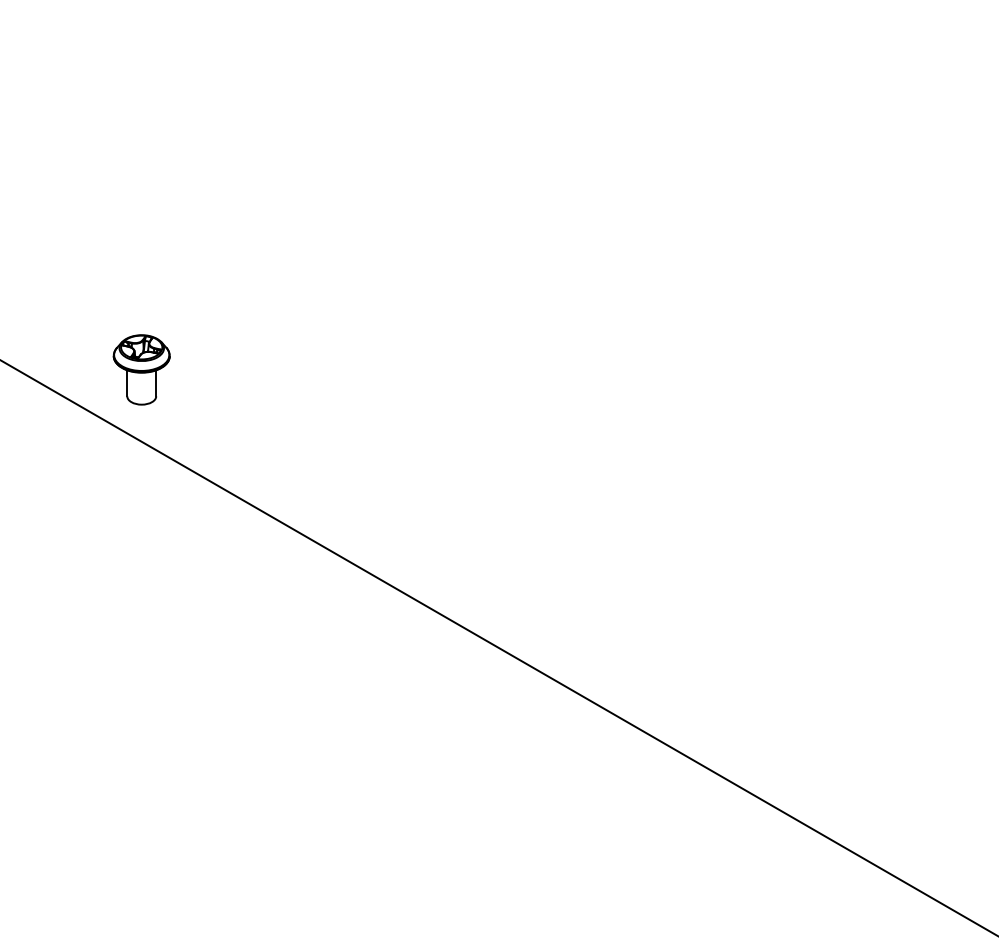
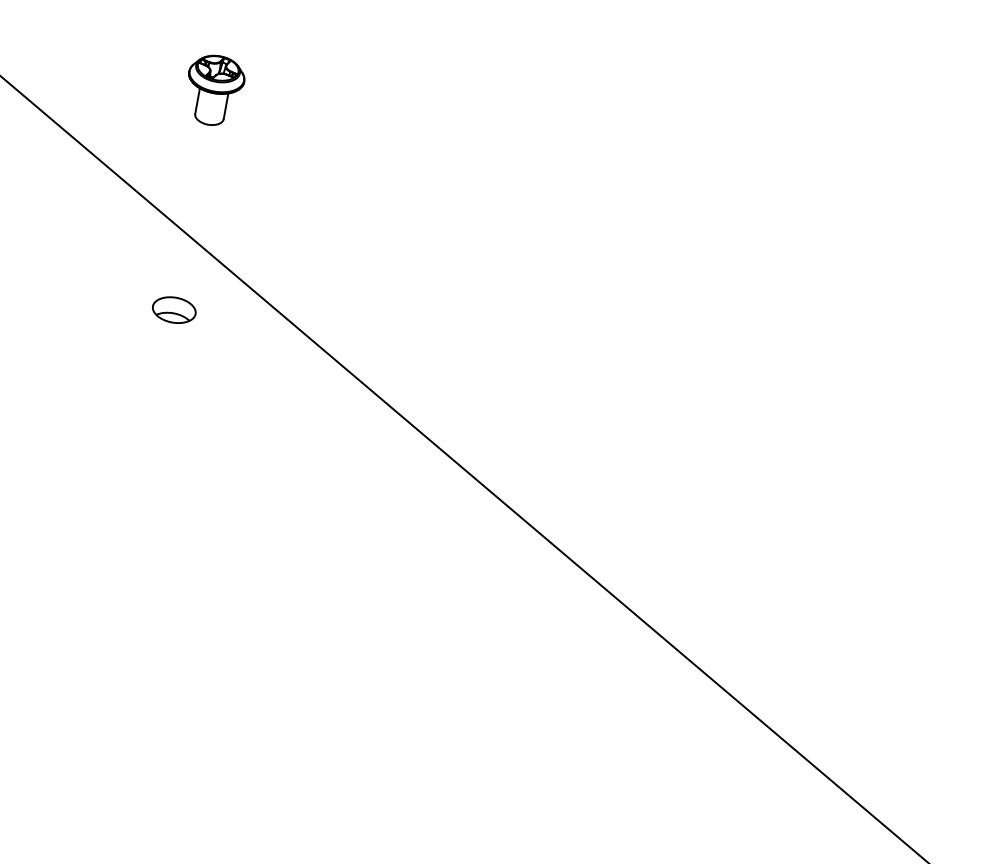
part: (141, 369) -> (214, 90), moved
part: (141, 517) -> (174, 309), added

